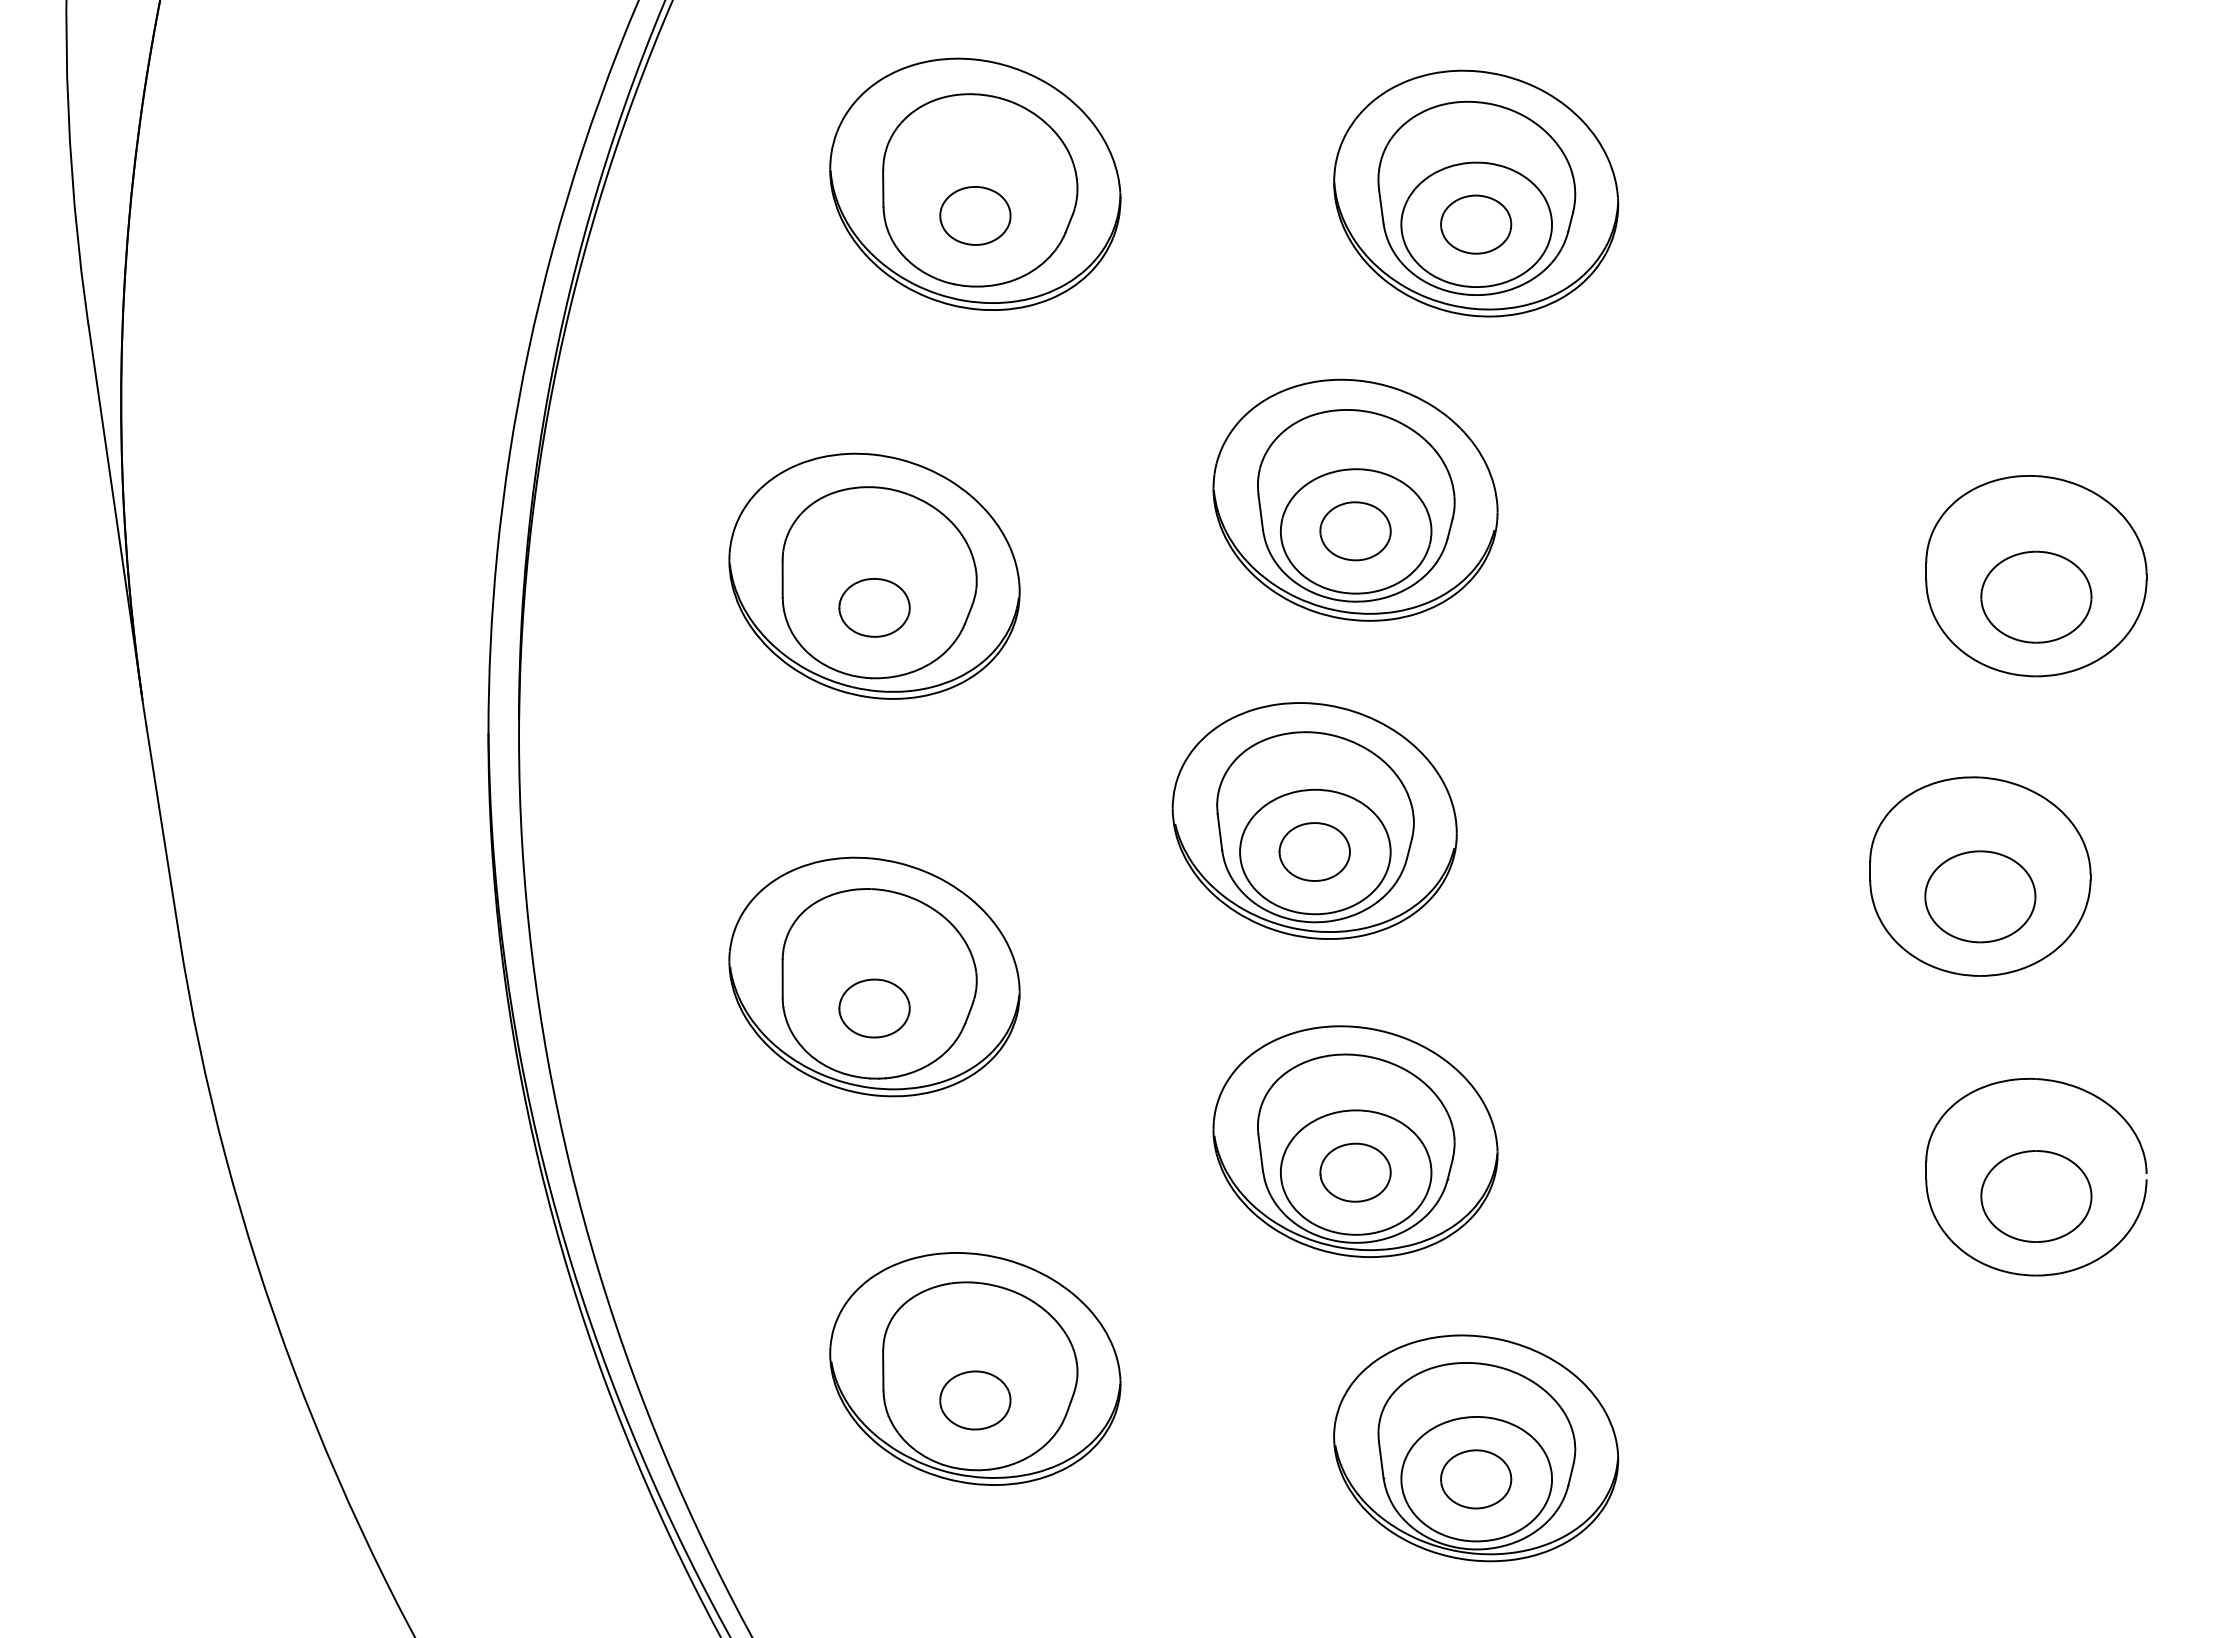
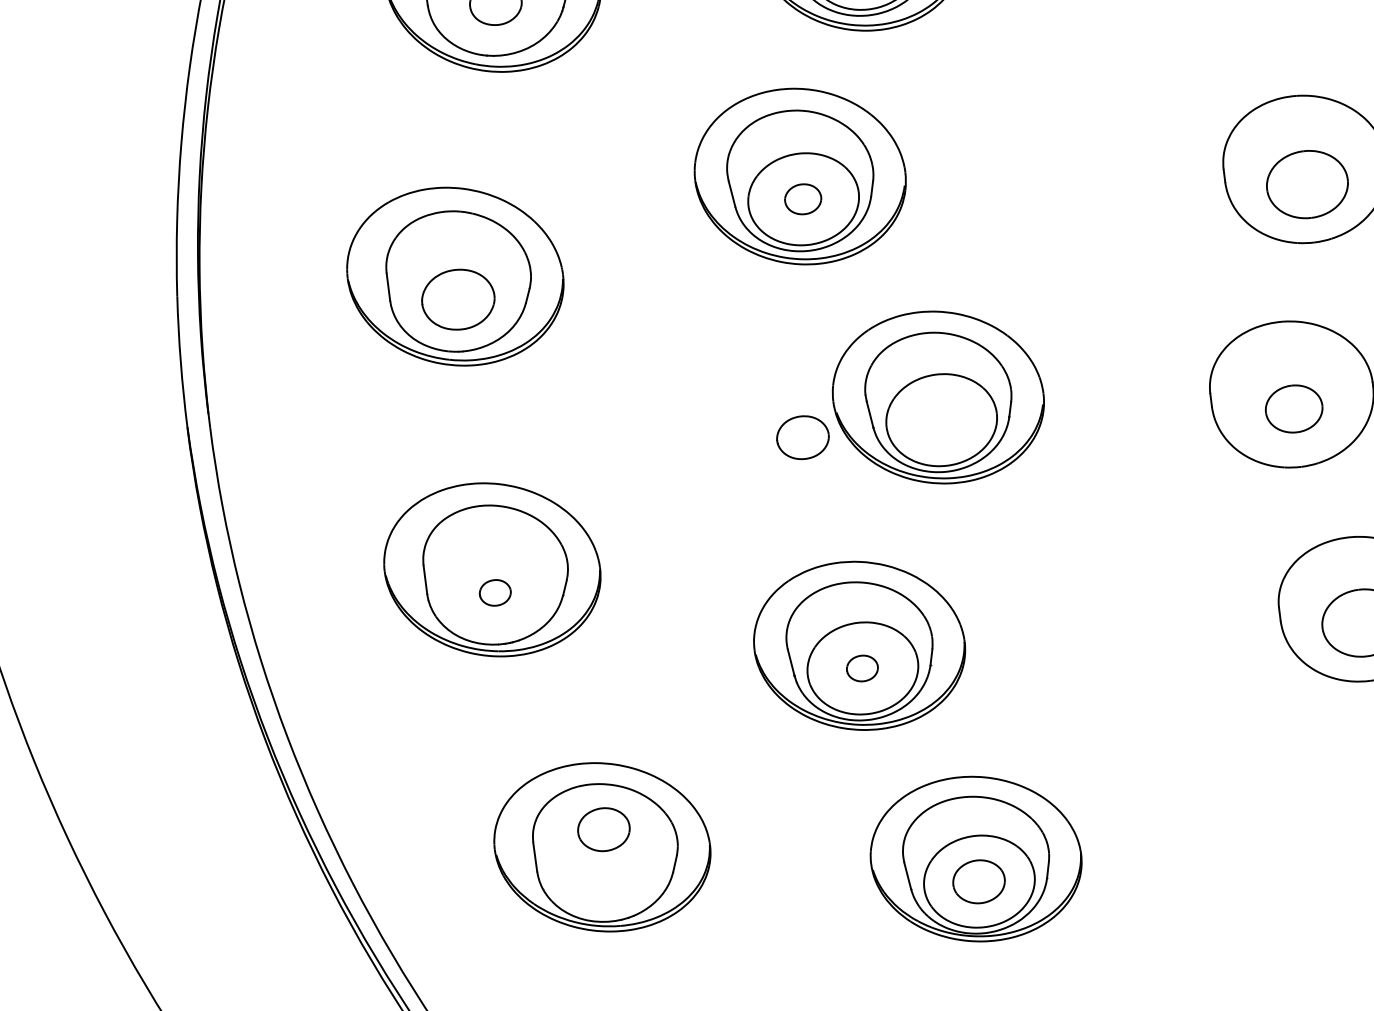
part: (1355, 531) -> (803, 199), size x0.7
part: (874, 607) -> (458, 299), size x1.4
part: (1314, 820) -> (938, 397), moved
part: (1980, 896) -> (1294, 408), size x0.7
part: (874, 1008) -> (495, 592), size x0.6
part: (1355, 1172) -> (862, 668), size x0.6
part: (975, 1400) -> (604, 829), moved

